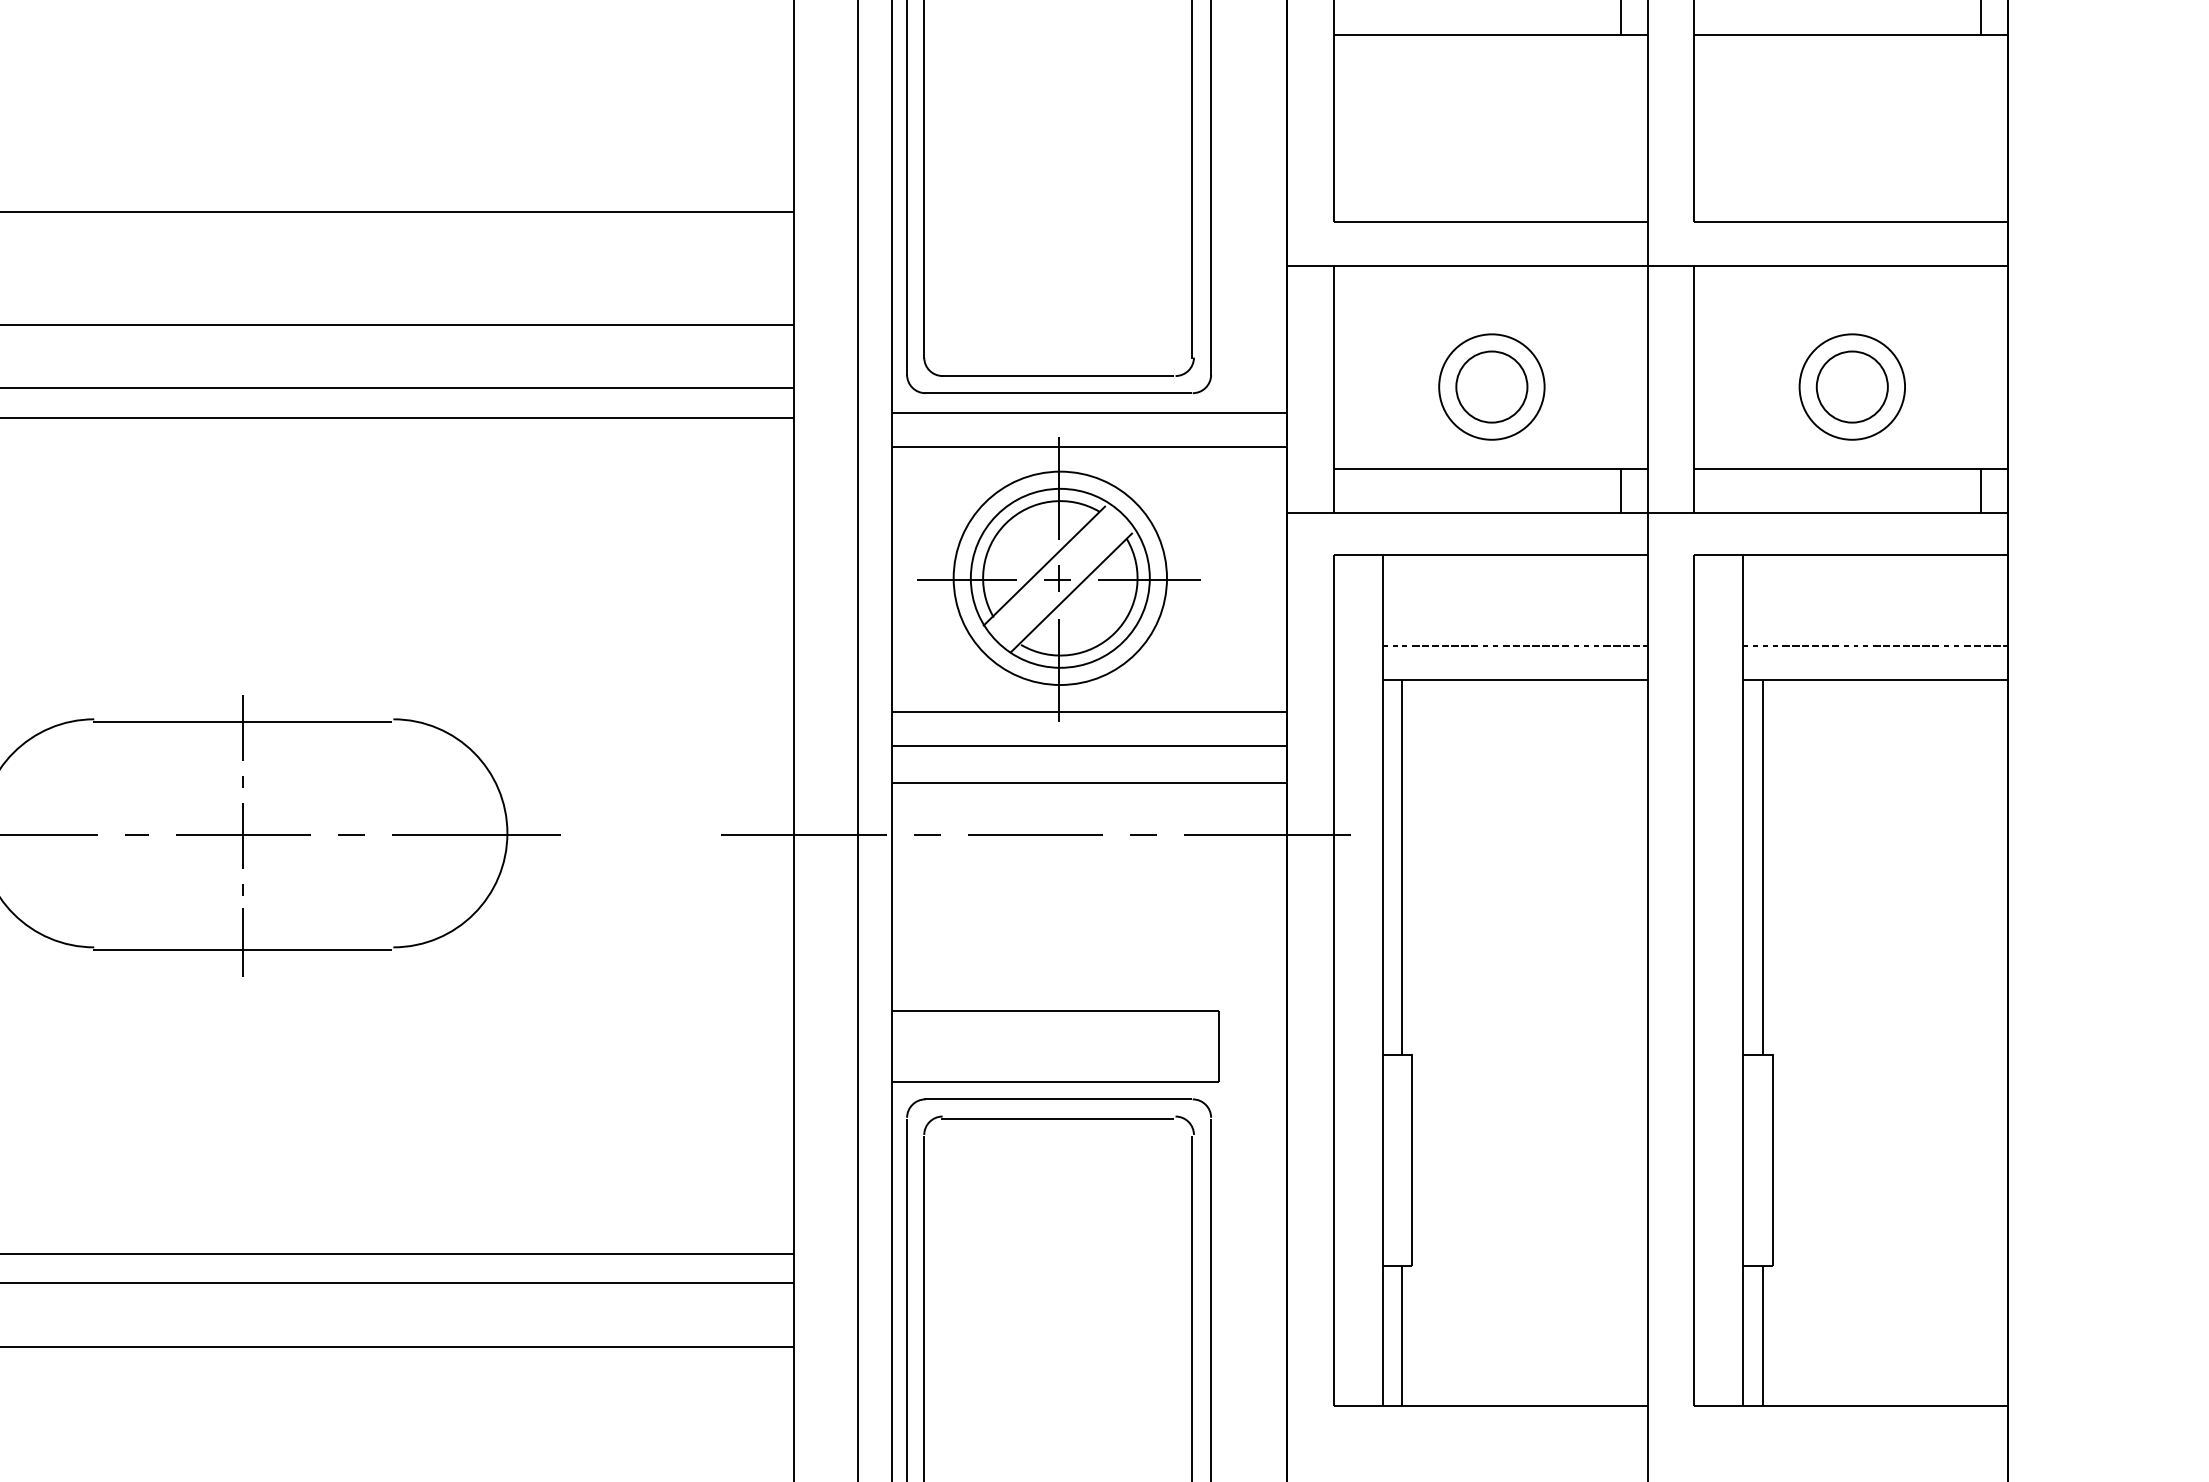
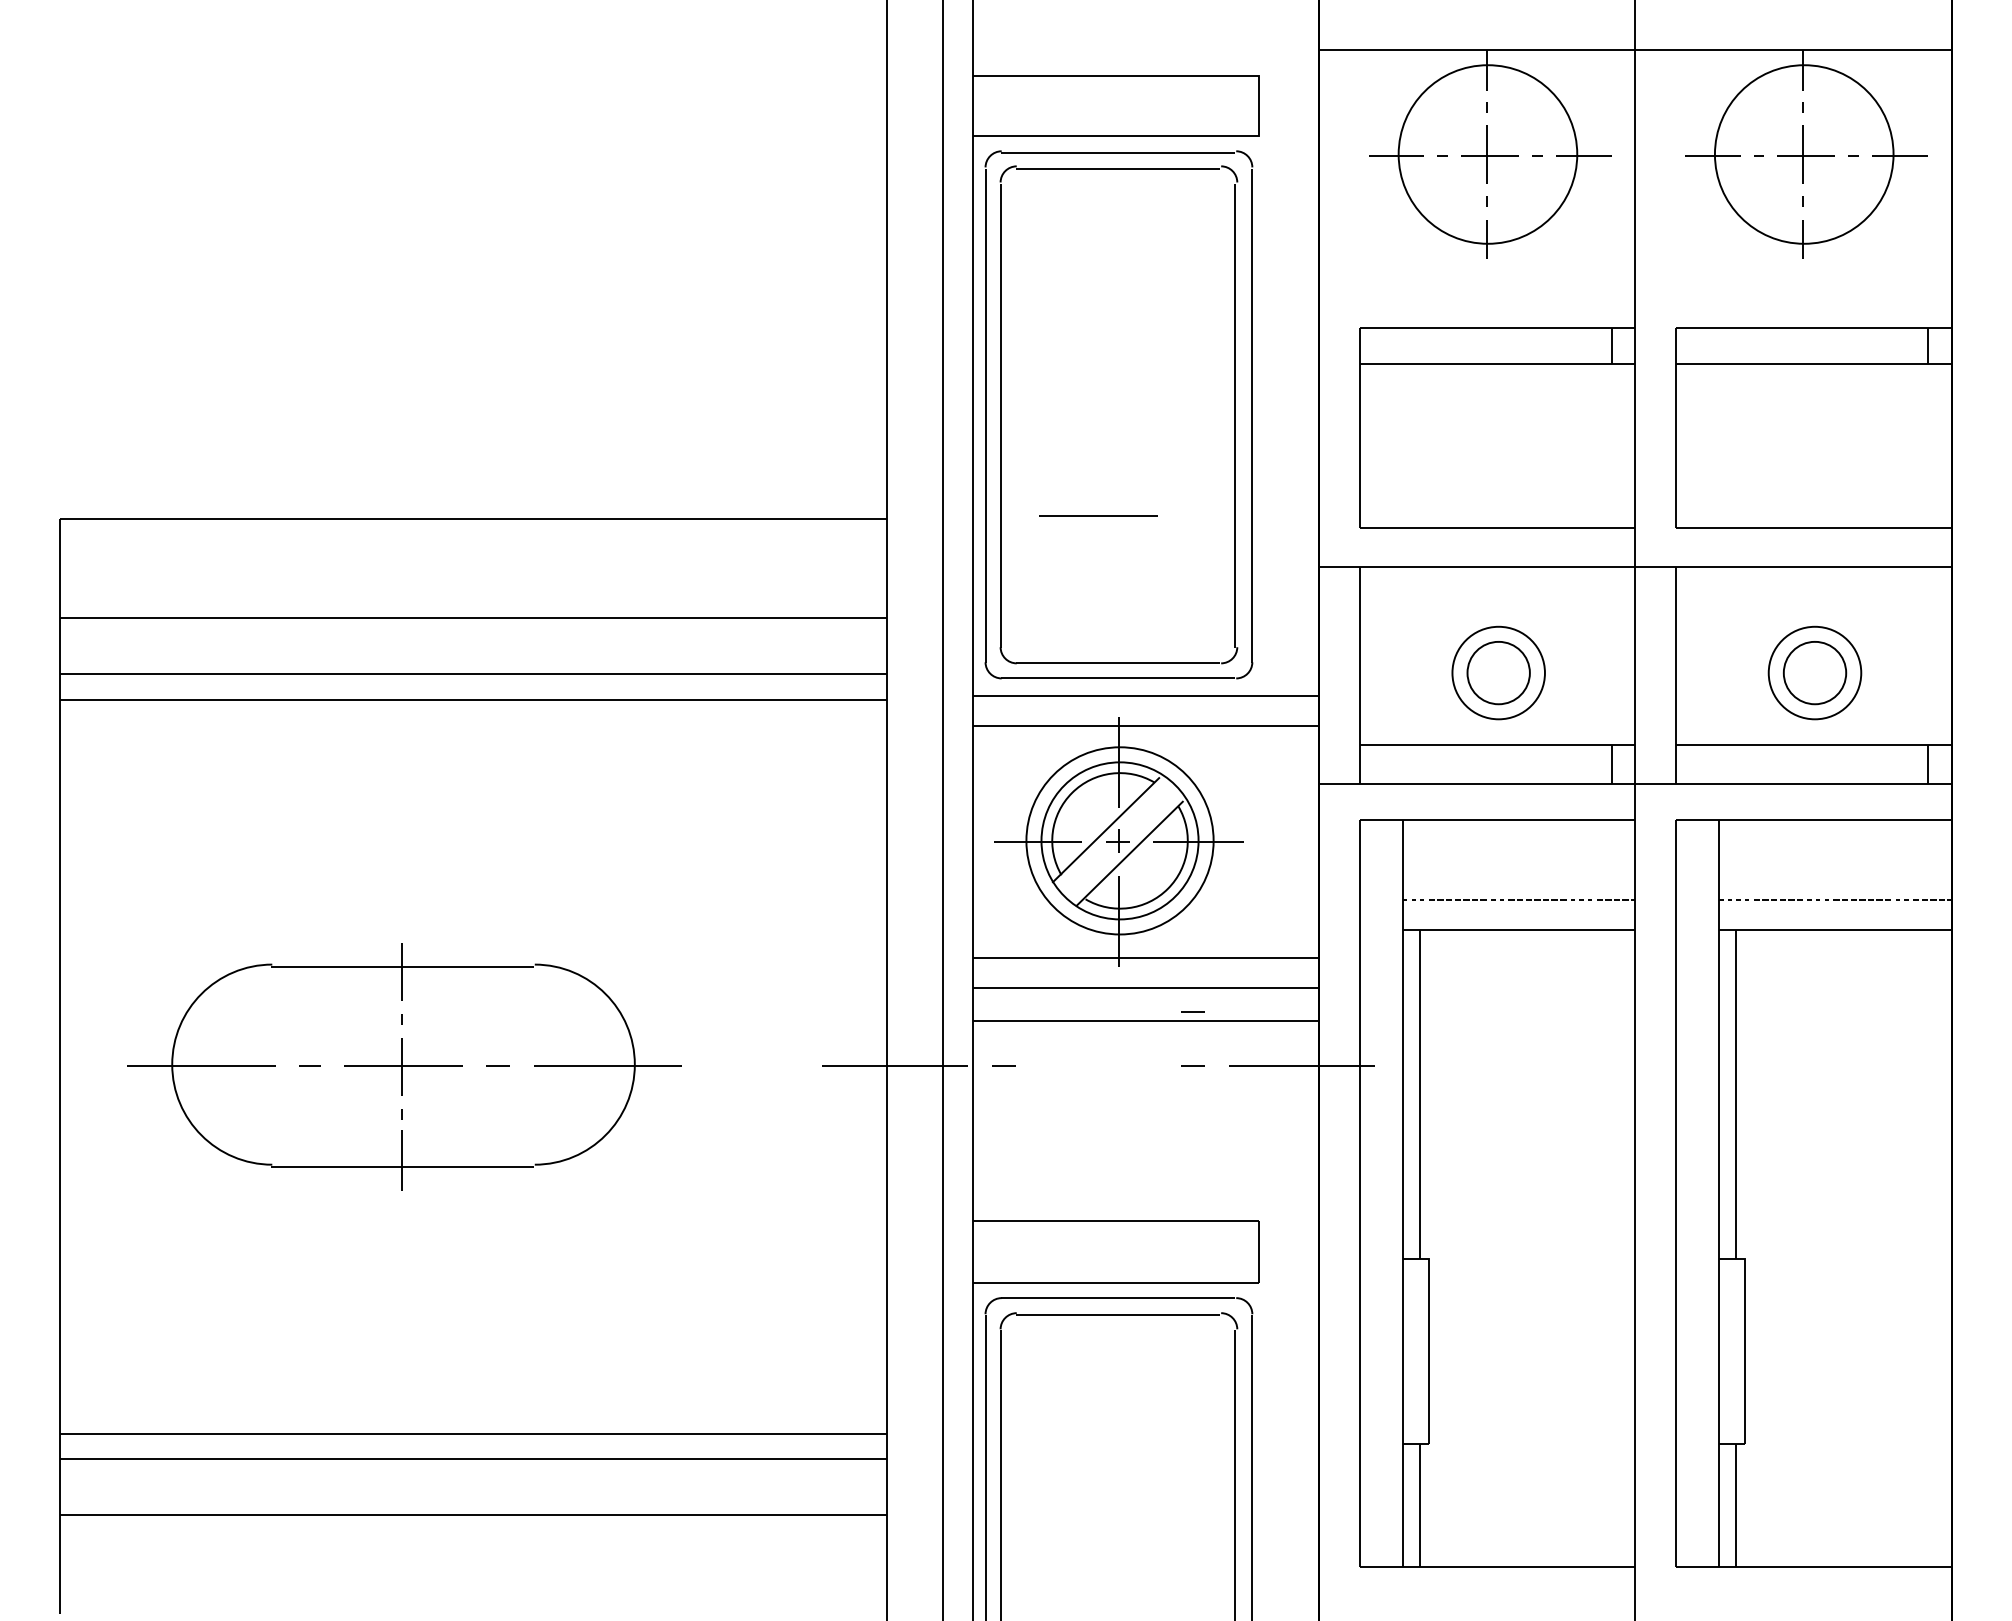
line: (1142, 772) -> (1192, 1011), added
line: (1035, 834) -> (1098, 515), moved

